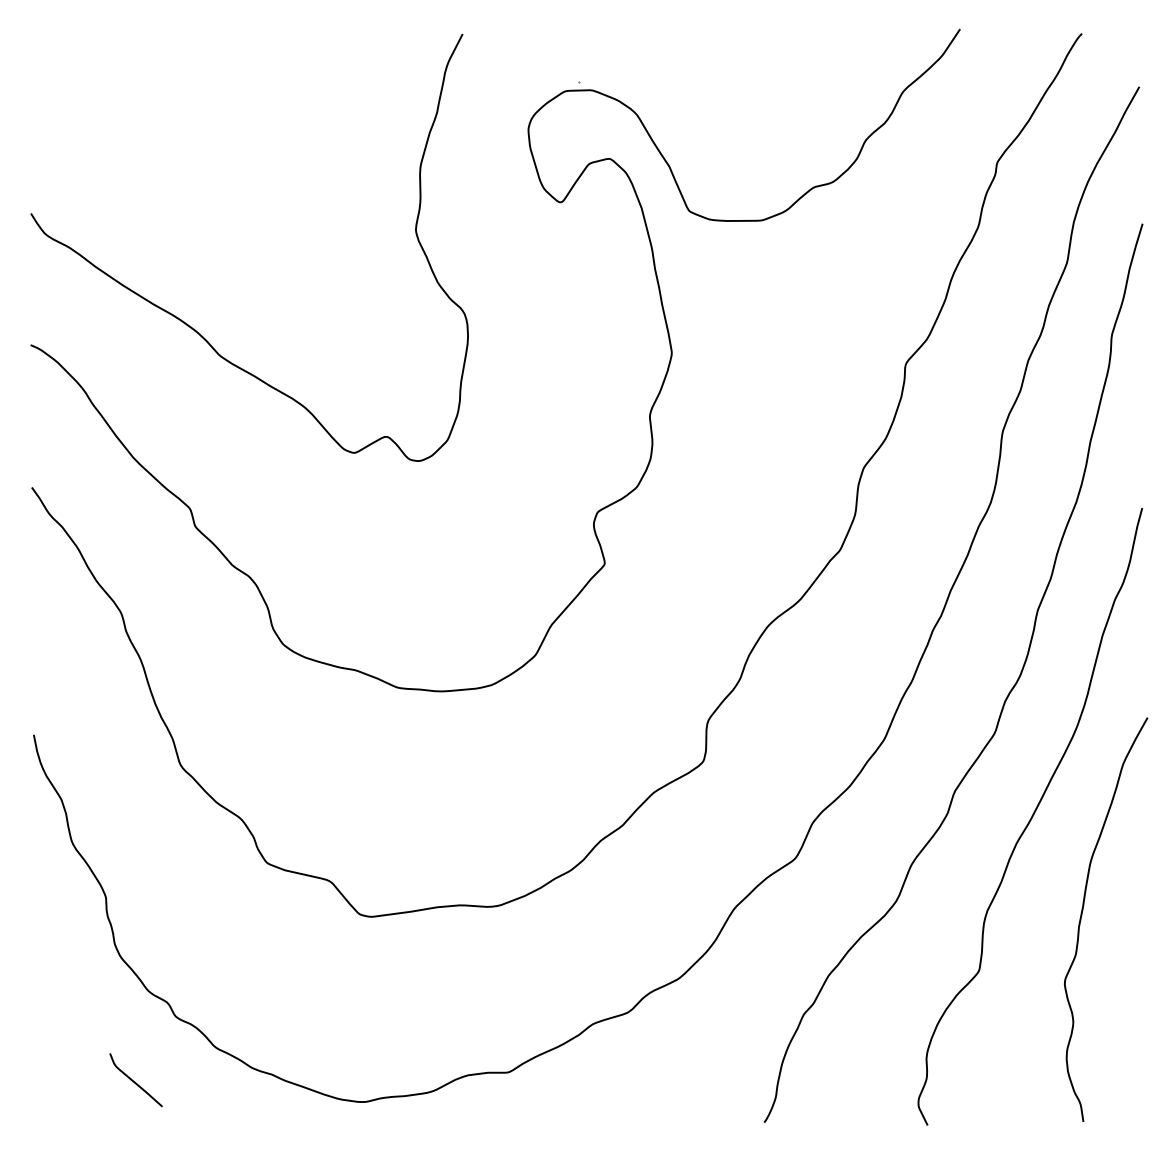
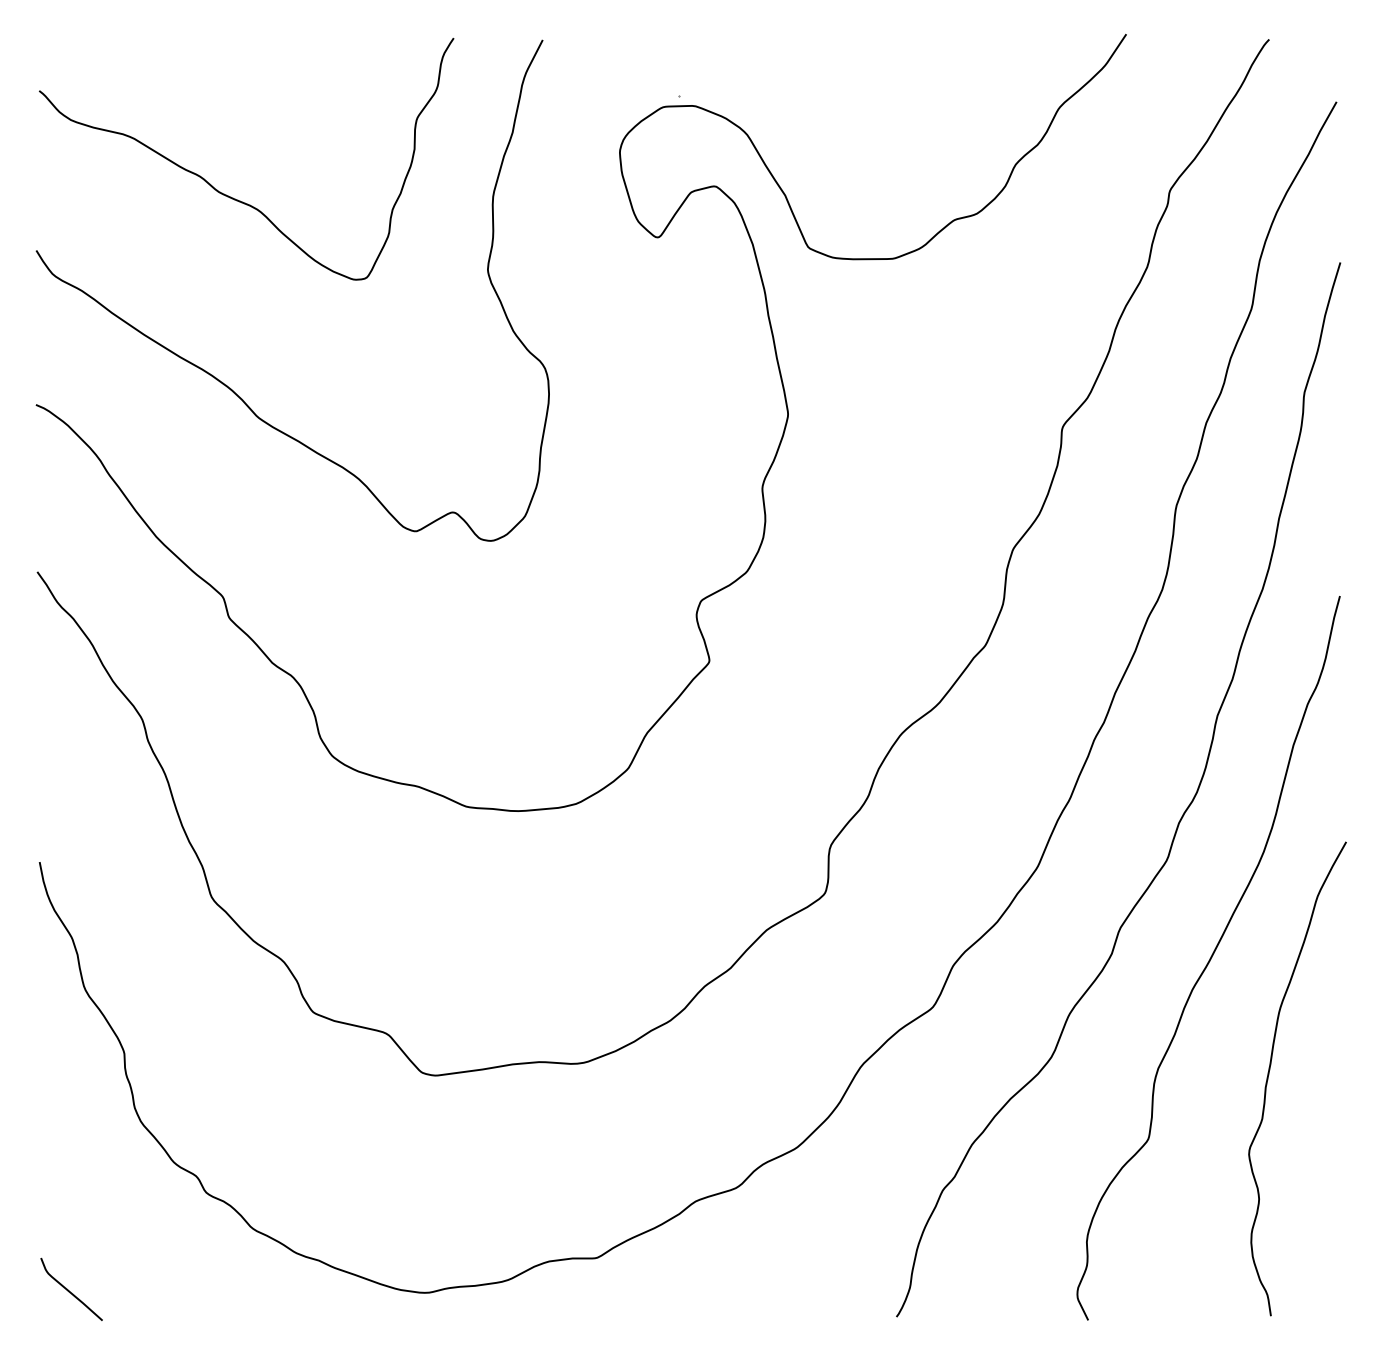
curve: (195, 166) -> (229, 195), added
curve: (135, 1081) -> (70, 1291), moved

